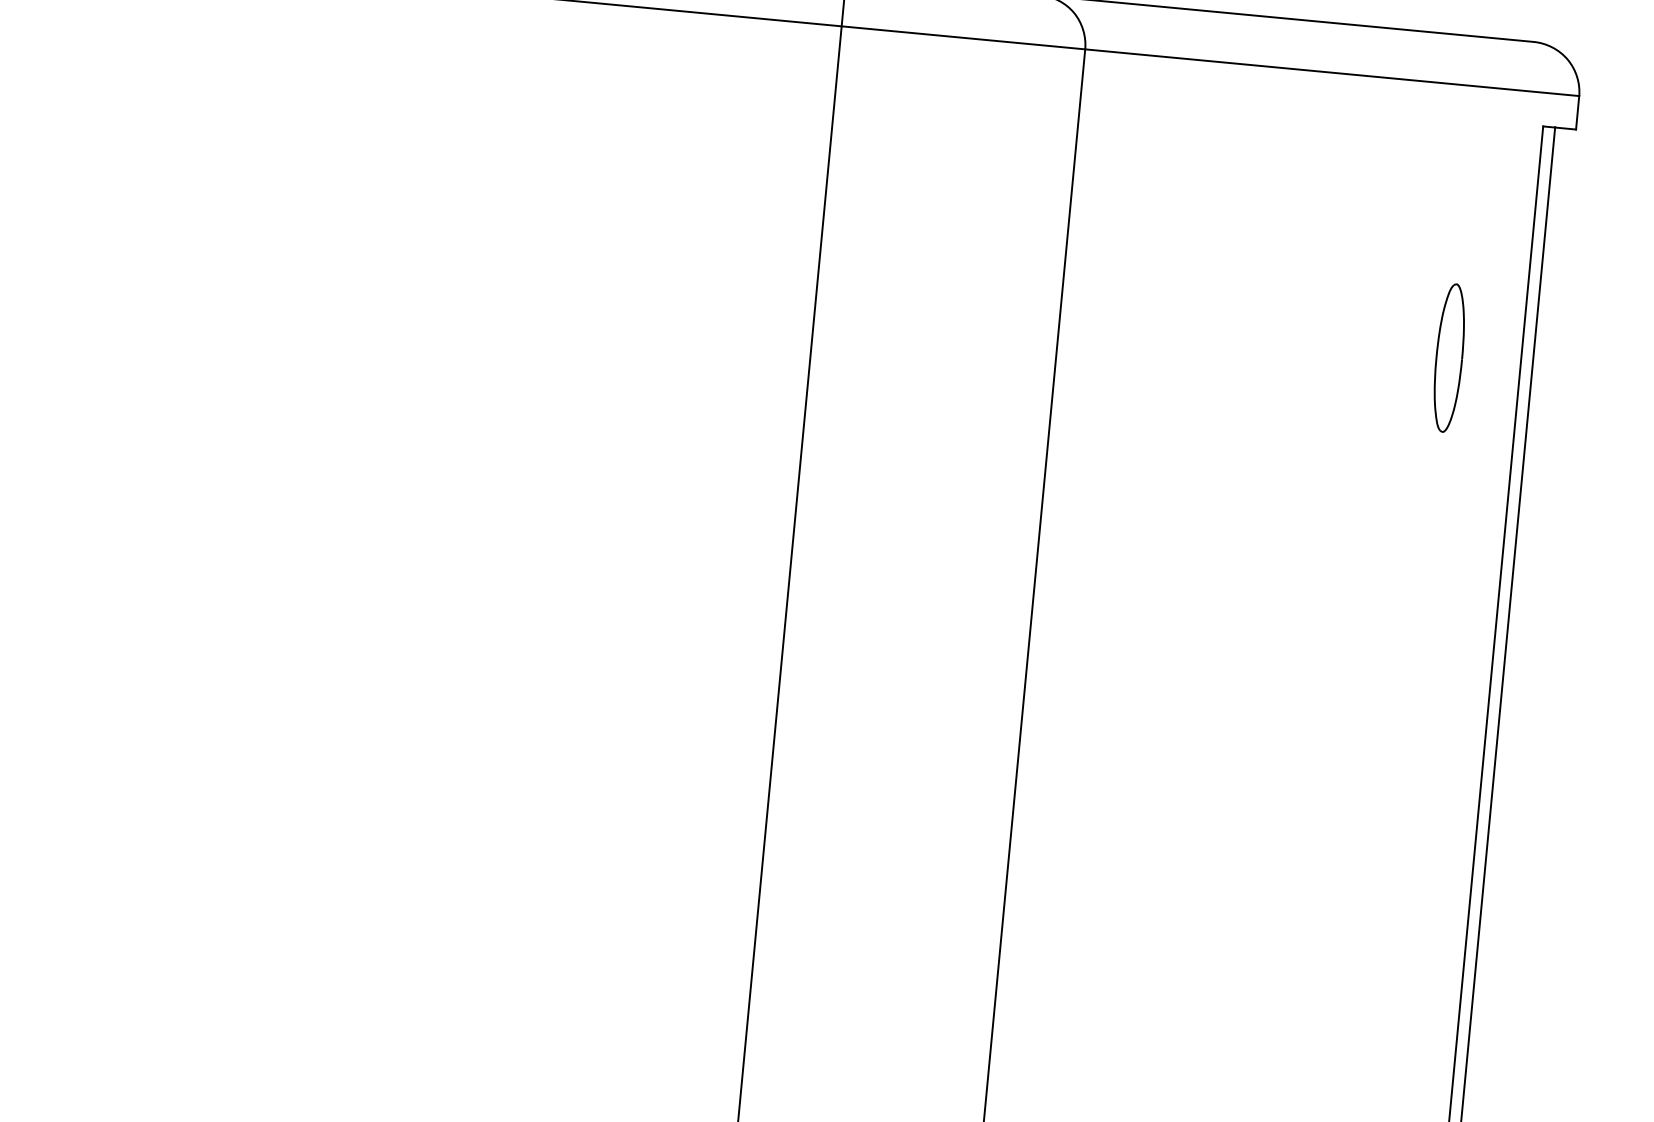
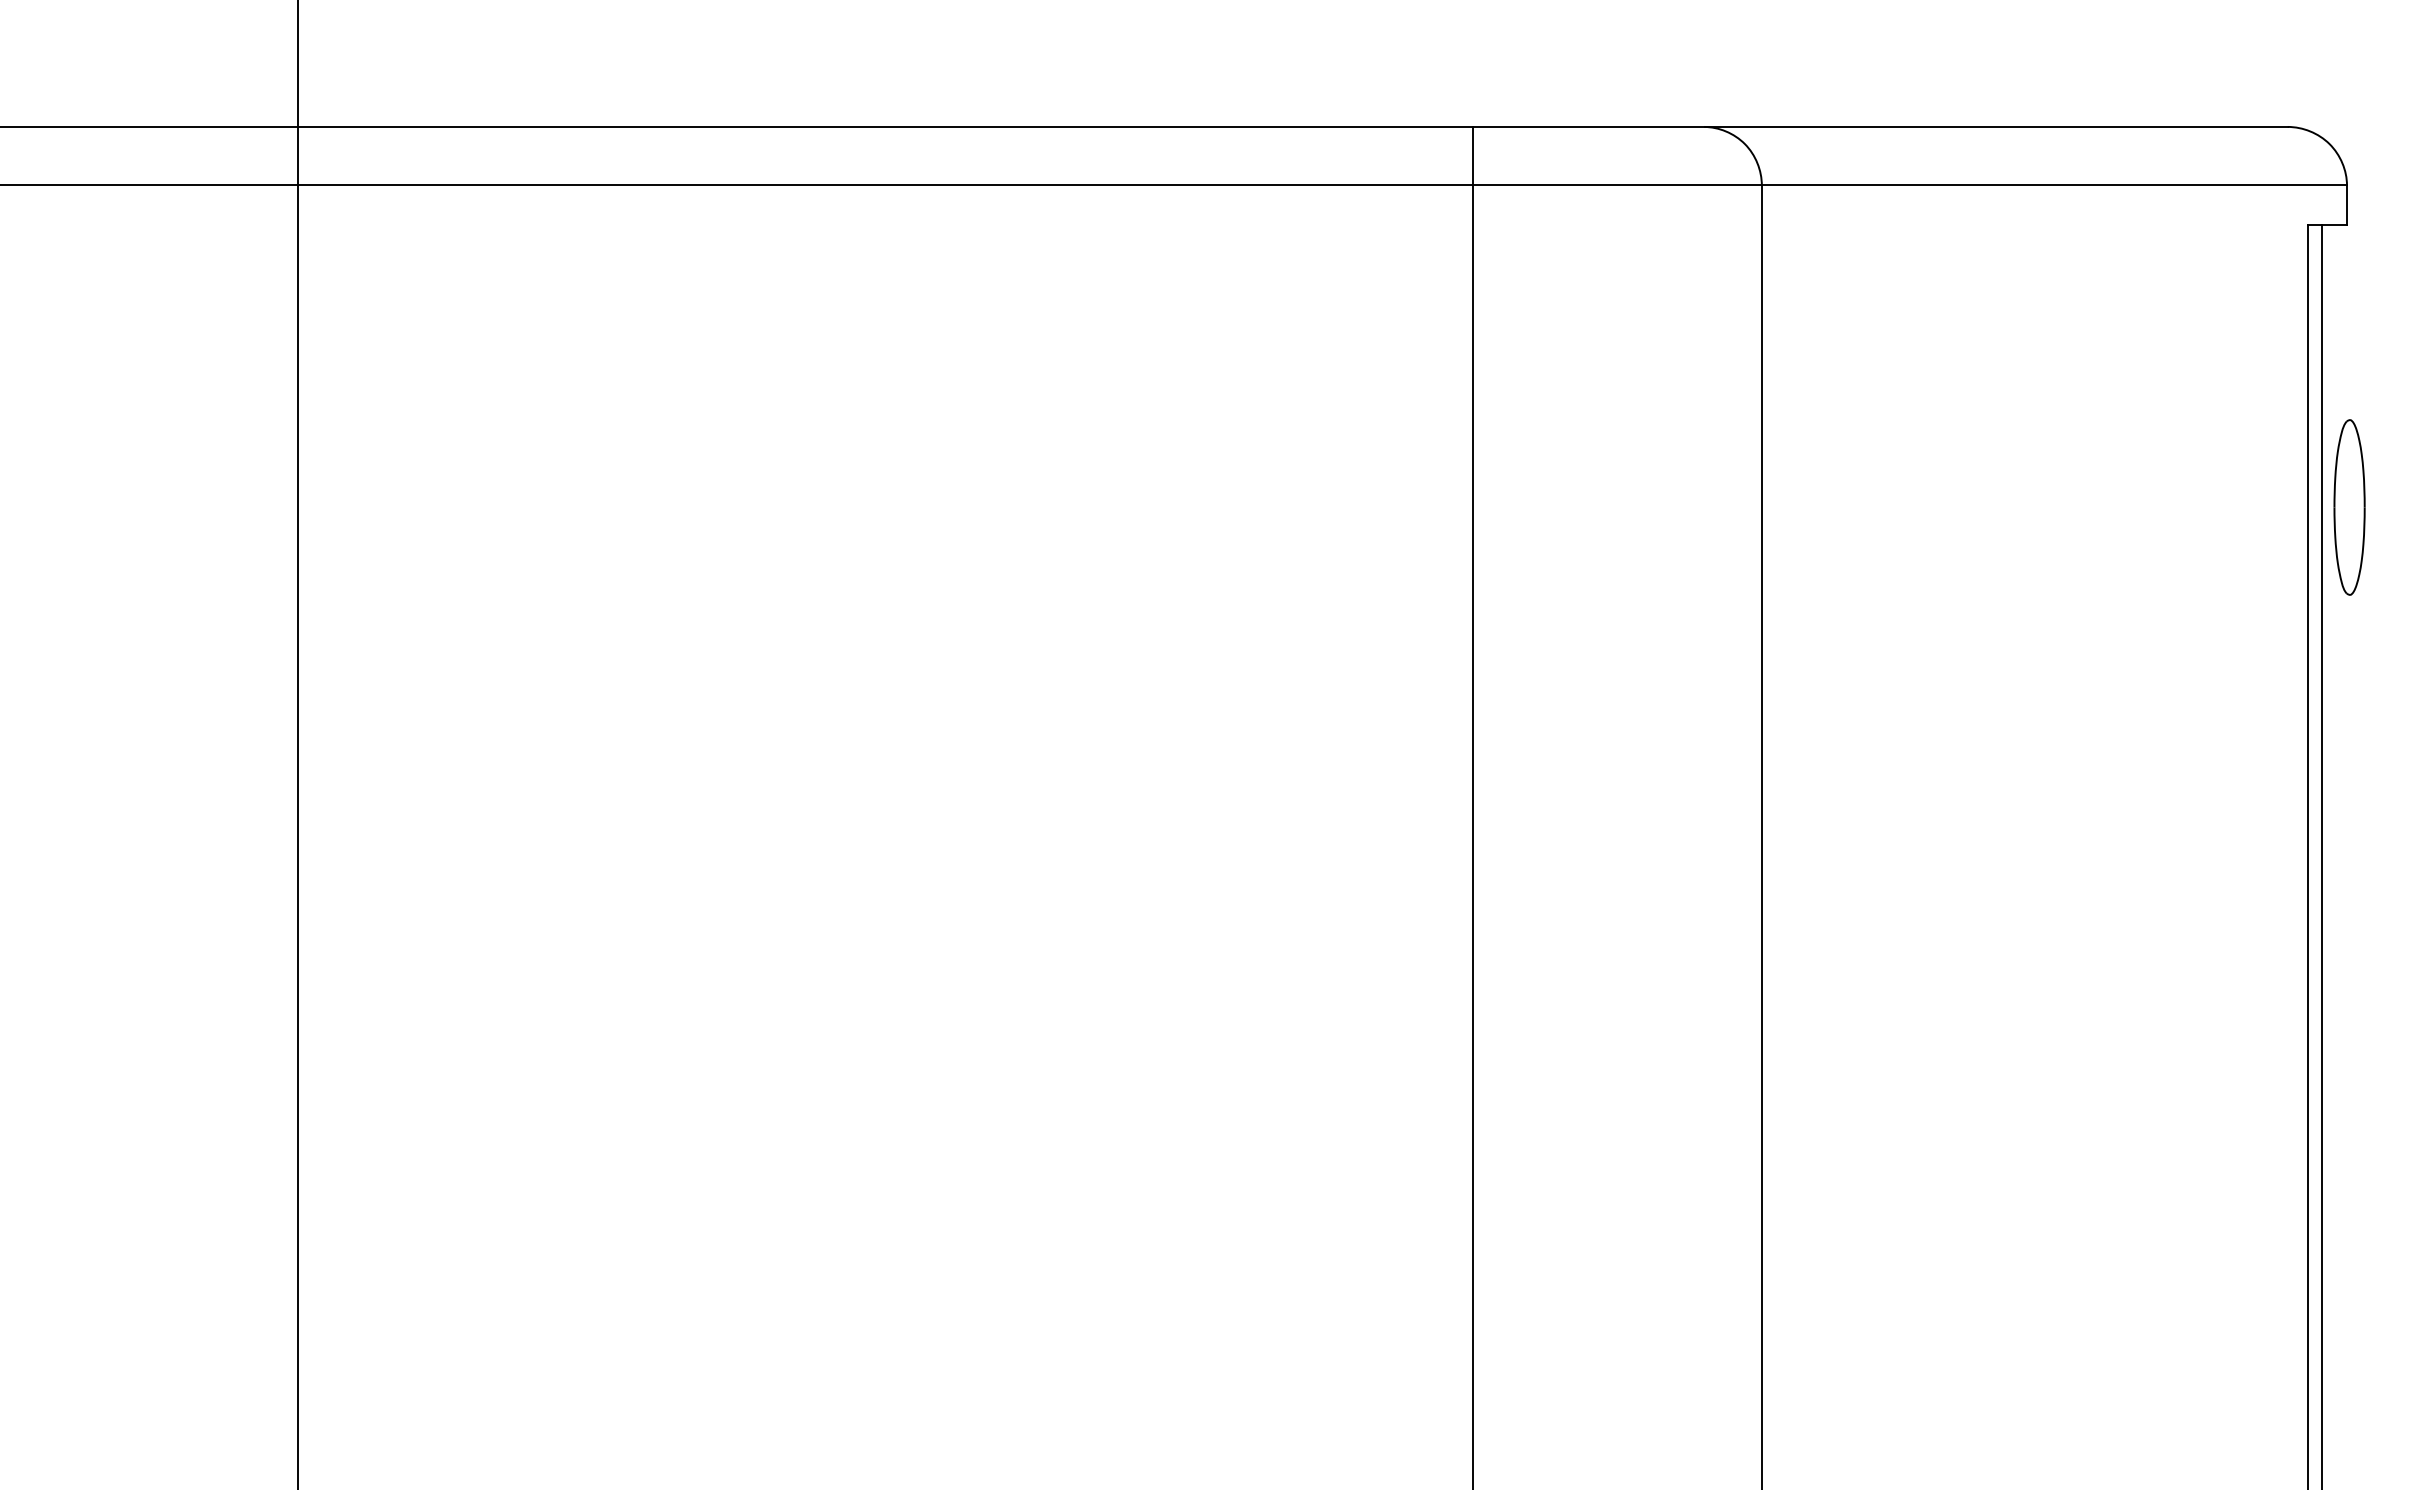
part: (1449, 358) -> (2349, 507), moved

